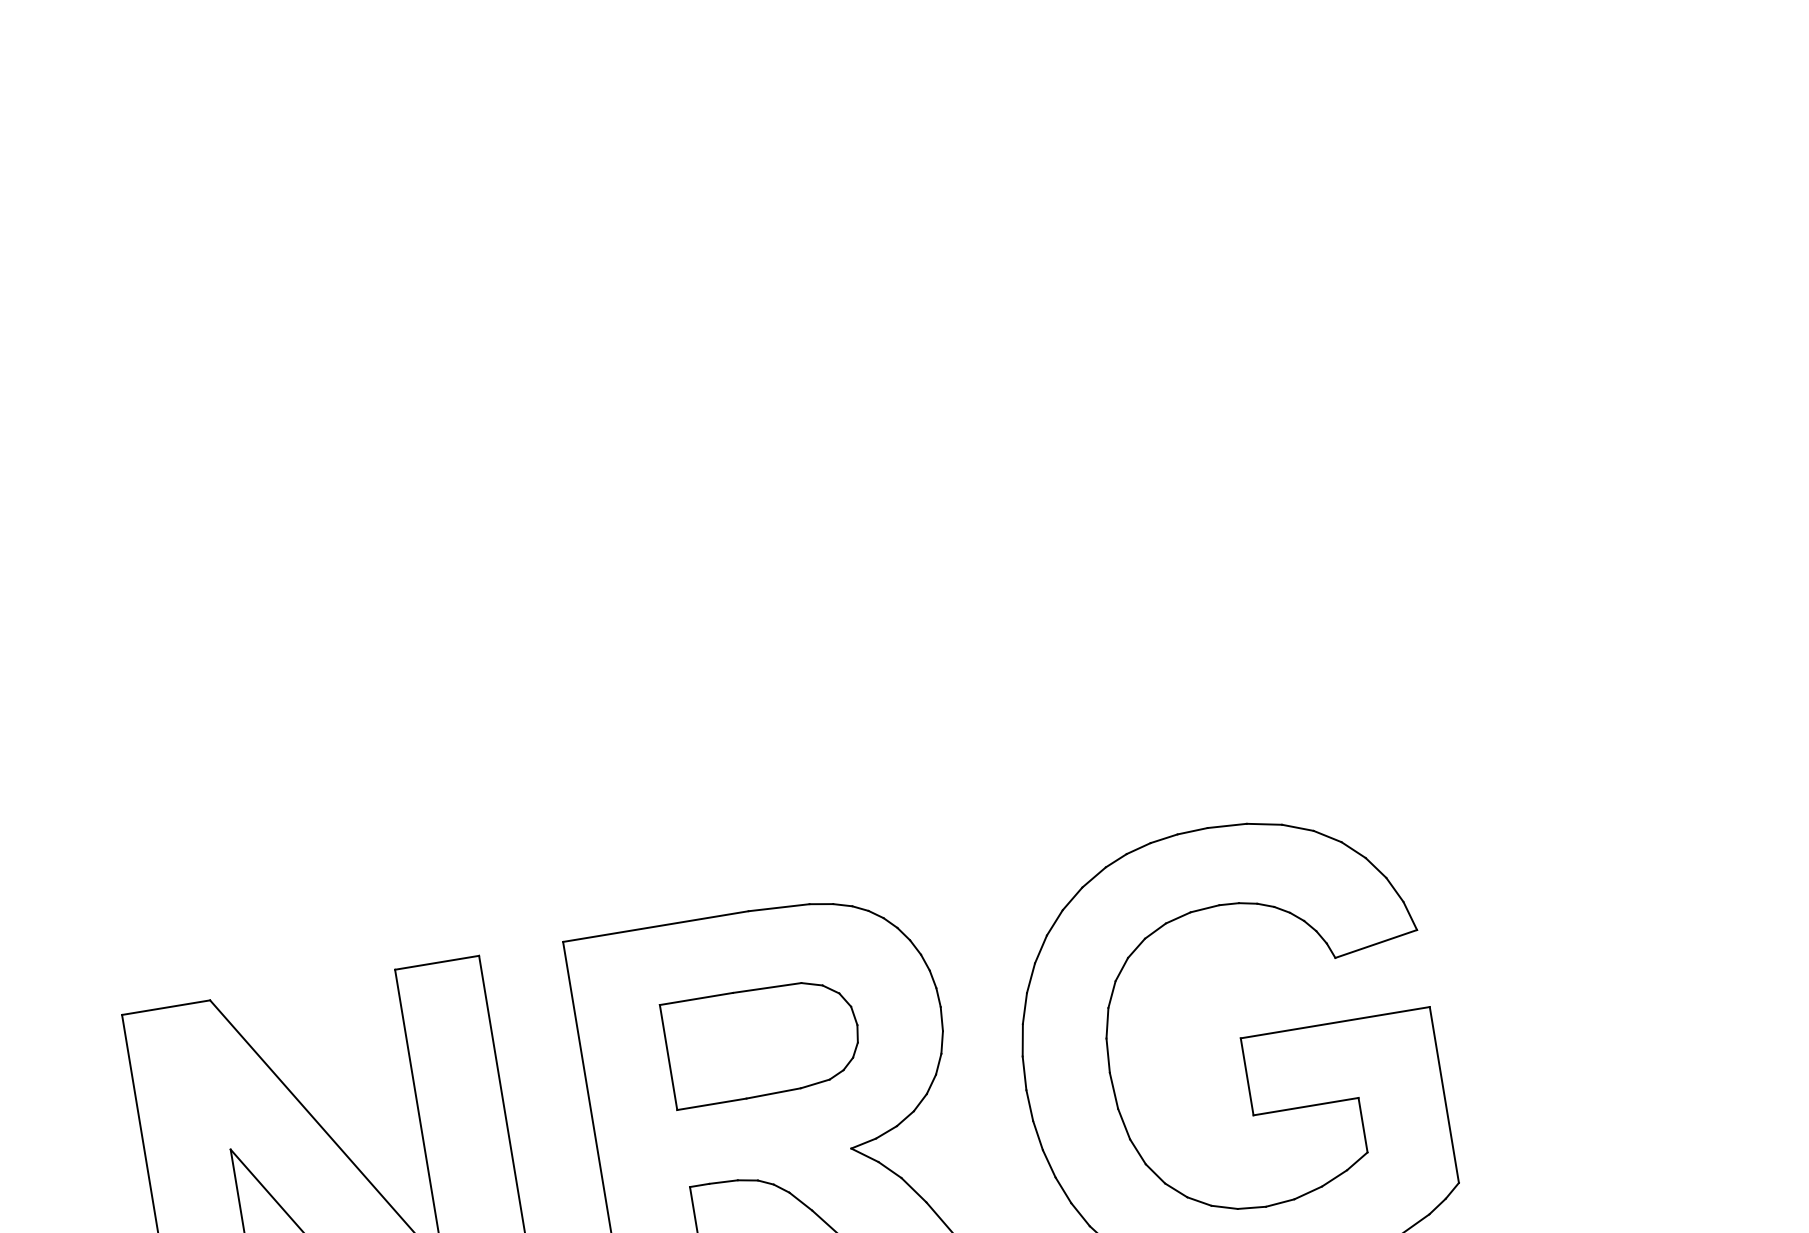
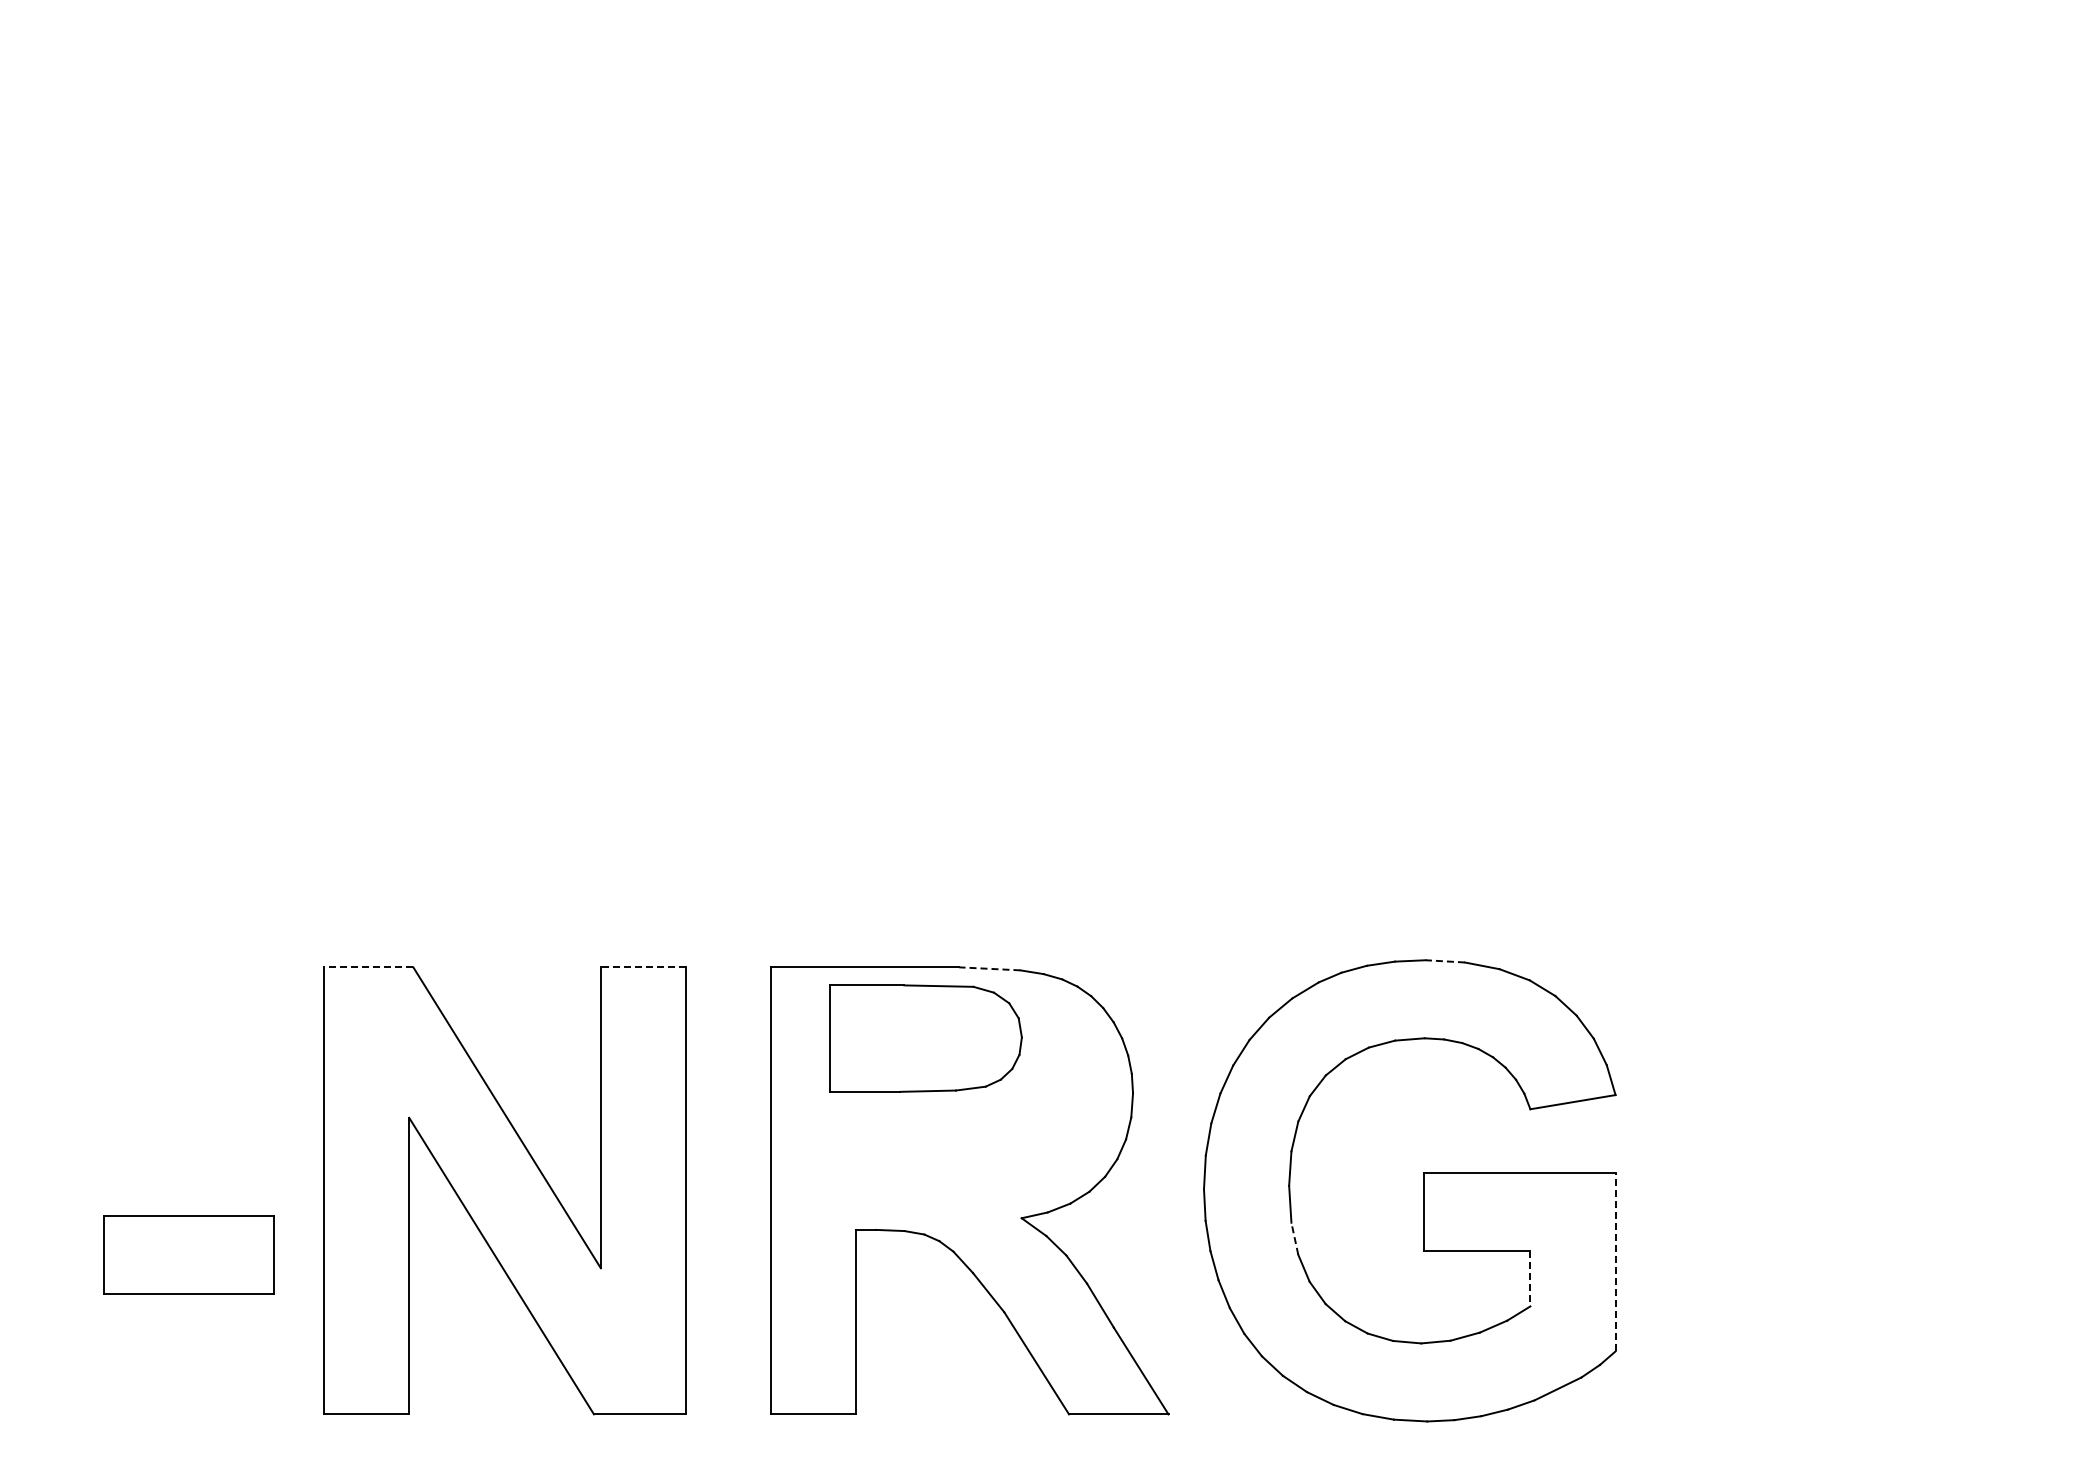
line: (1227, 826) -> (1445, 961), solid -> dashed
line: (778, 907) -> (989, 968), solid -> dashed
line: (437, 962) -> (643, 967), solid -> dashed
line: (165, 1007) -> (368, 967), solid -> dashed
part: (762, 1041) -> (925, 1038), moved
line: (1444, 1094) -> (1615, 1261), solid -> dashed
line: (1123, 1123) -> (1294, 1238), solid -> dashed
line: (1363, 1124) -> (1530, 1278), solid -> dashed

